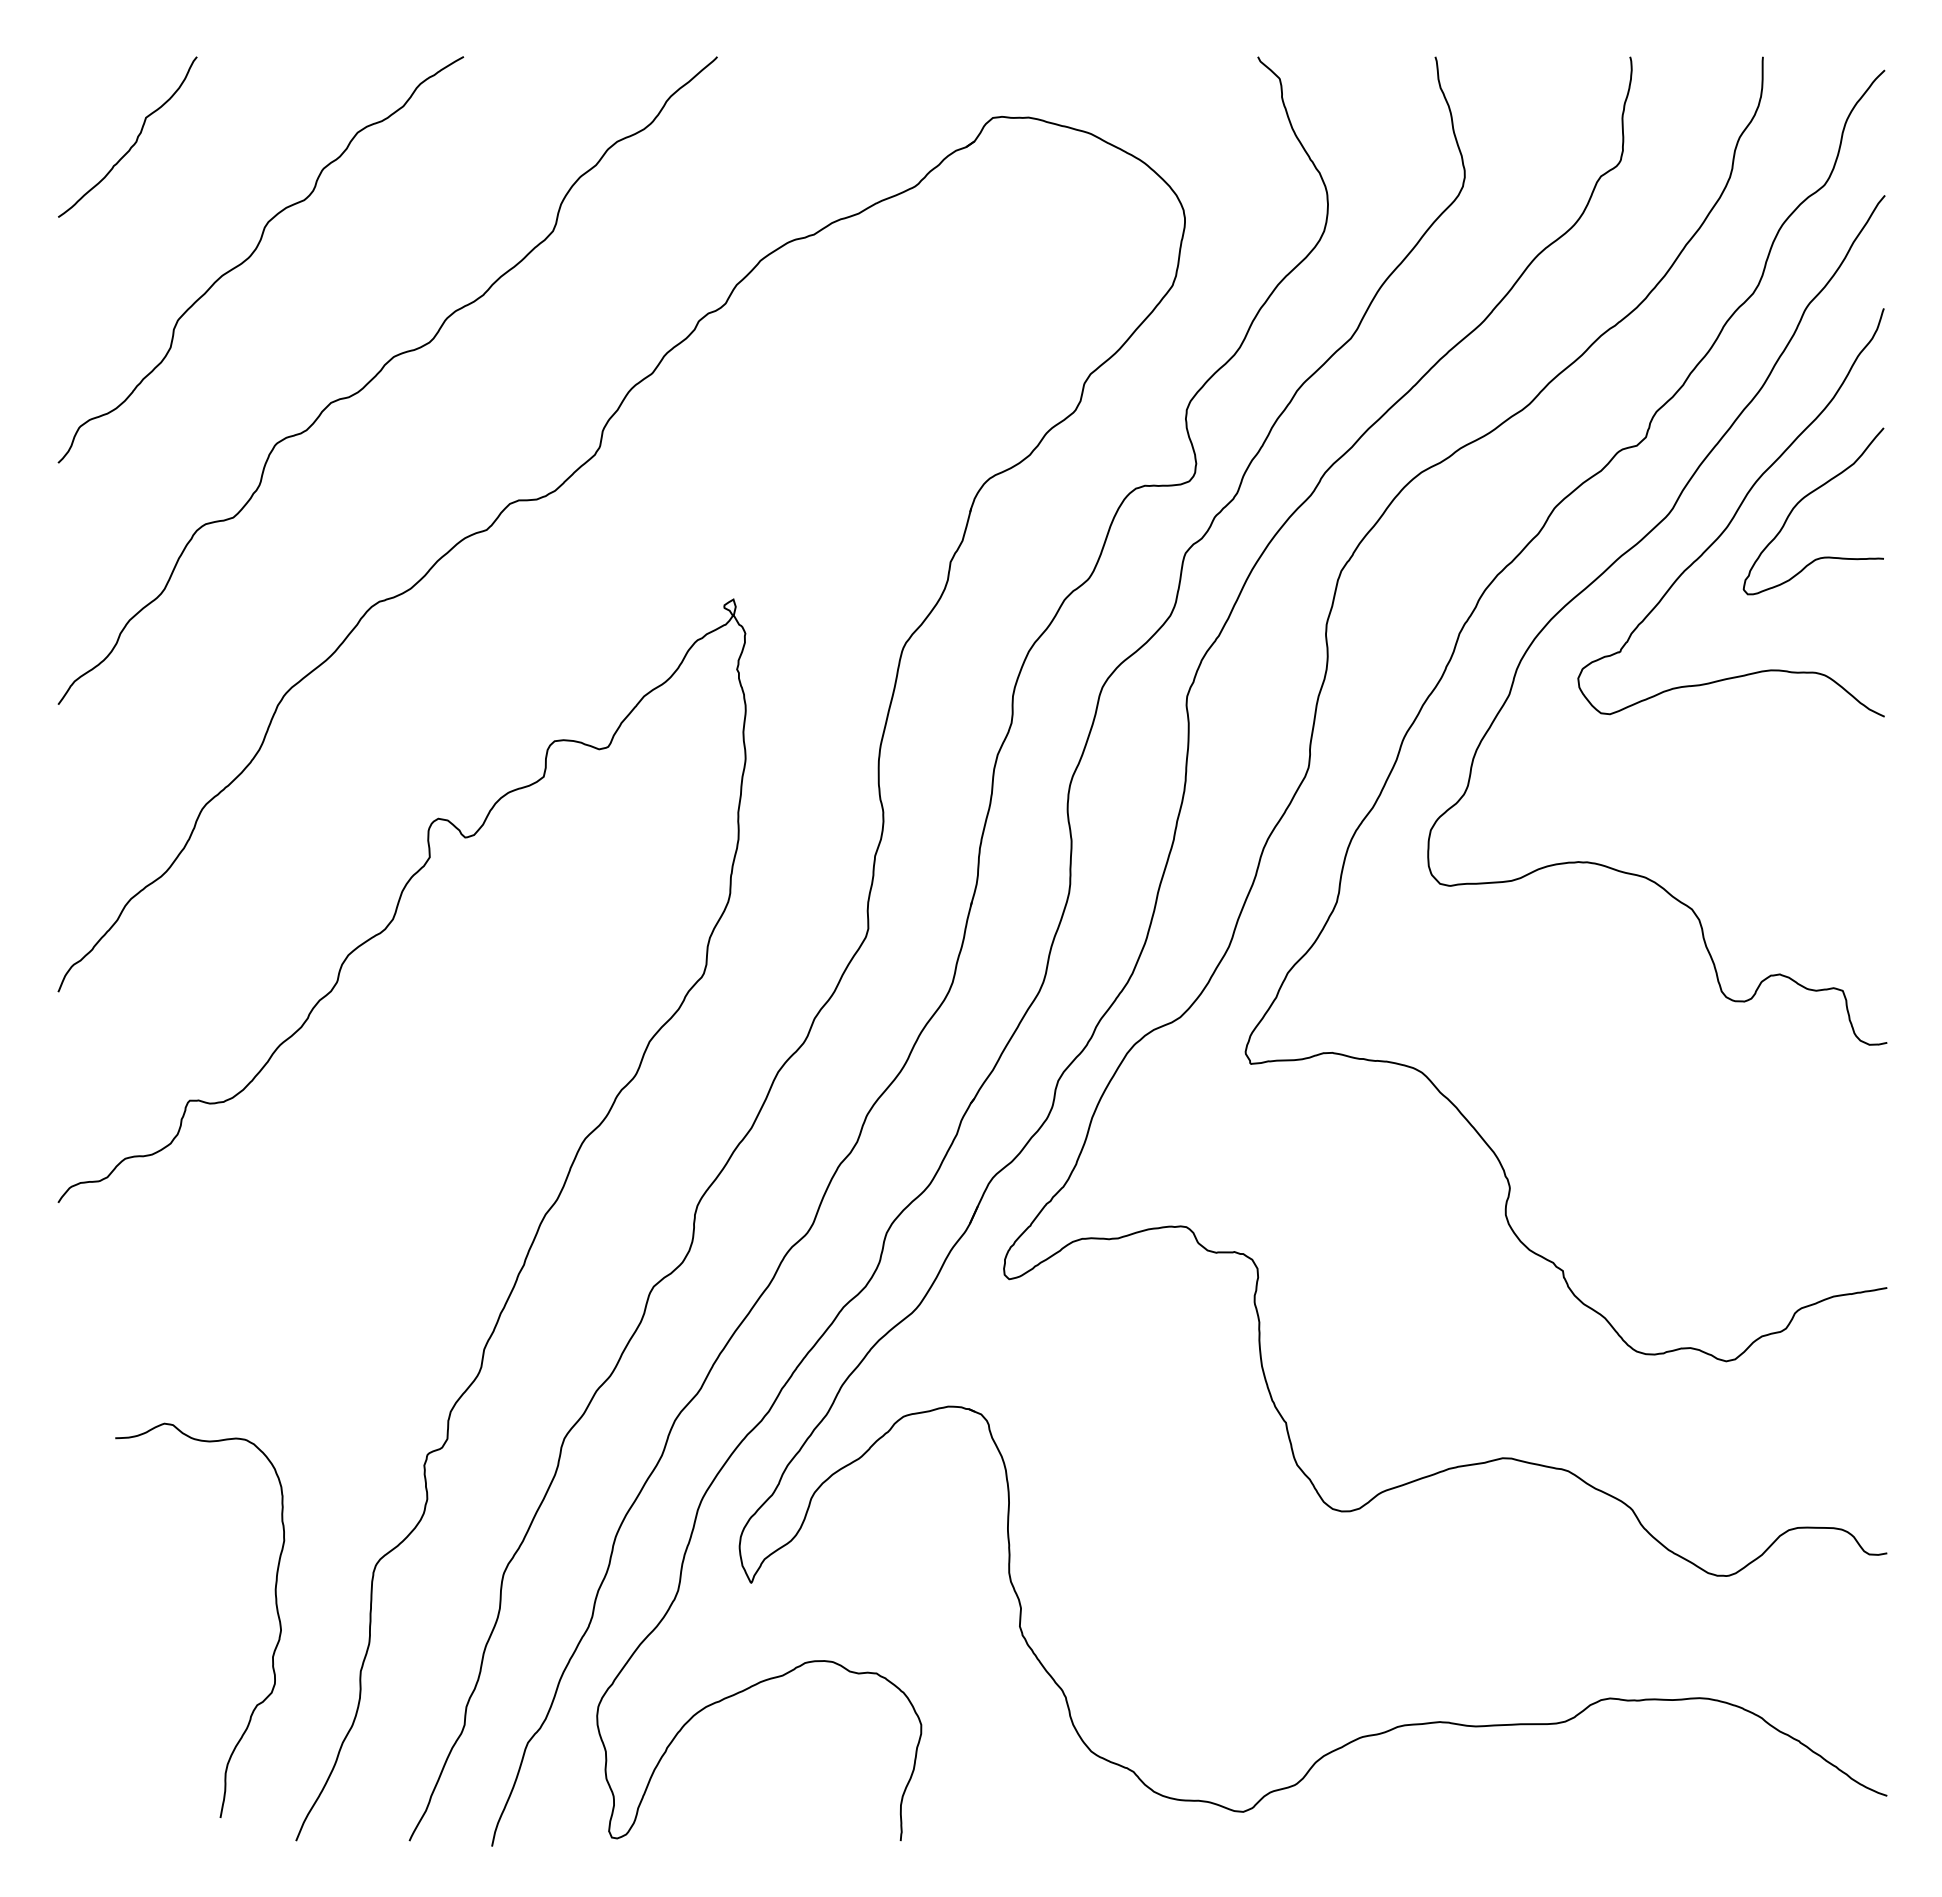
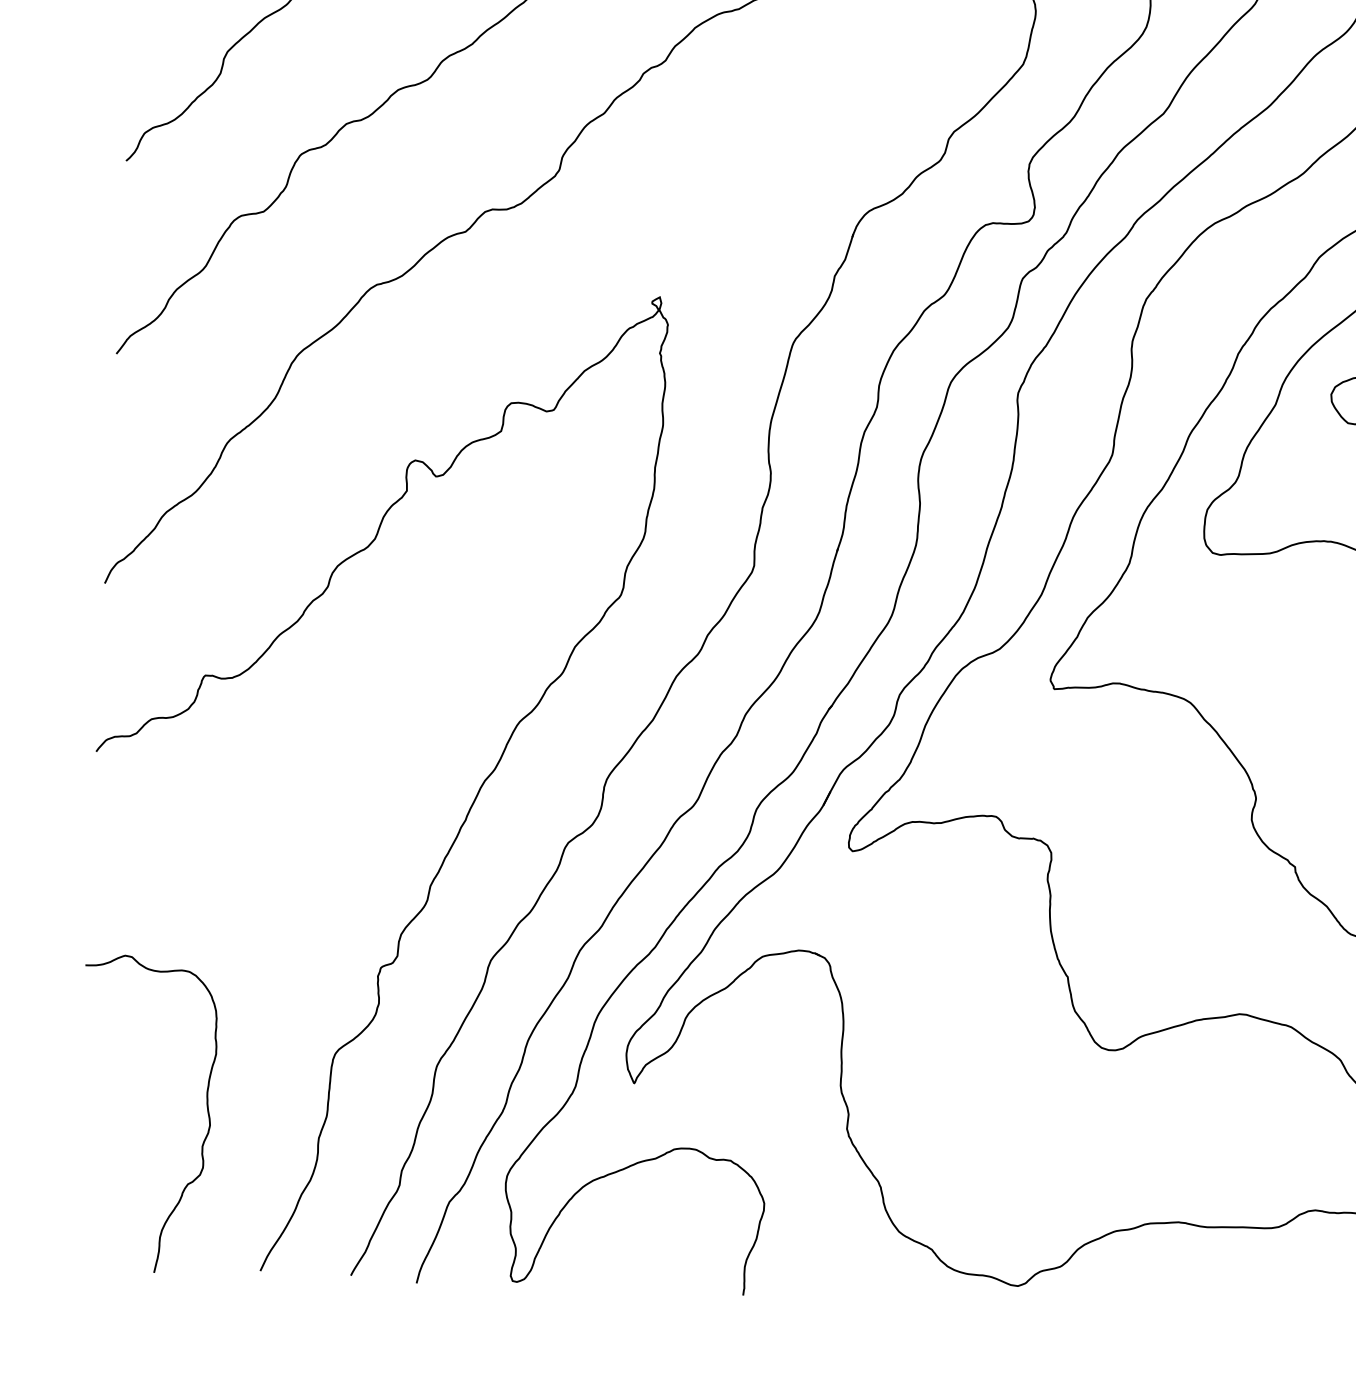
curve: (275, 1605) -> (206, 1105), moved

